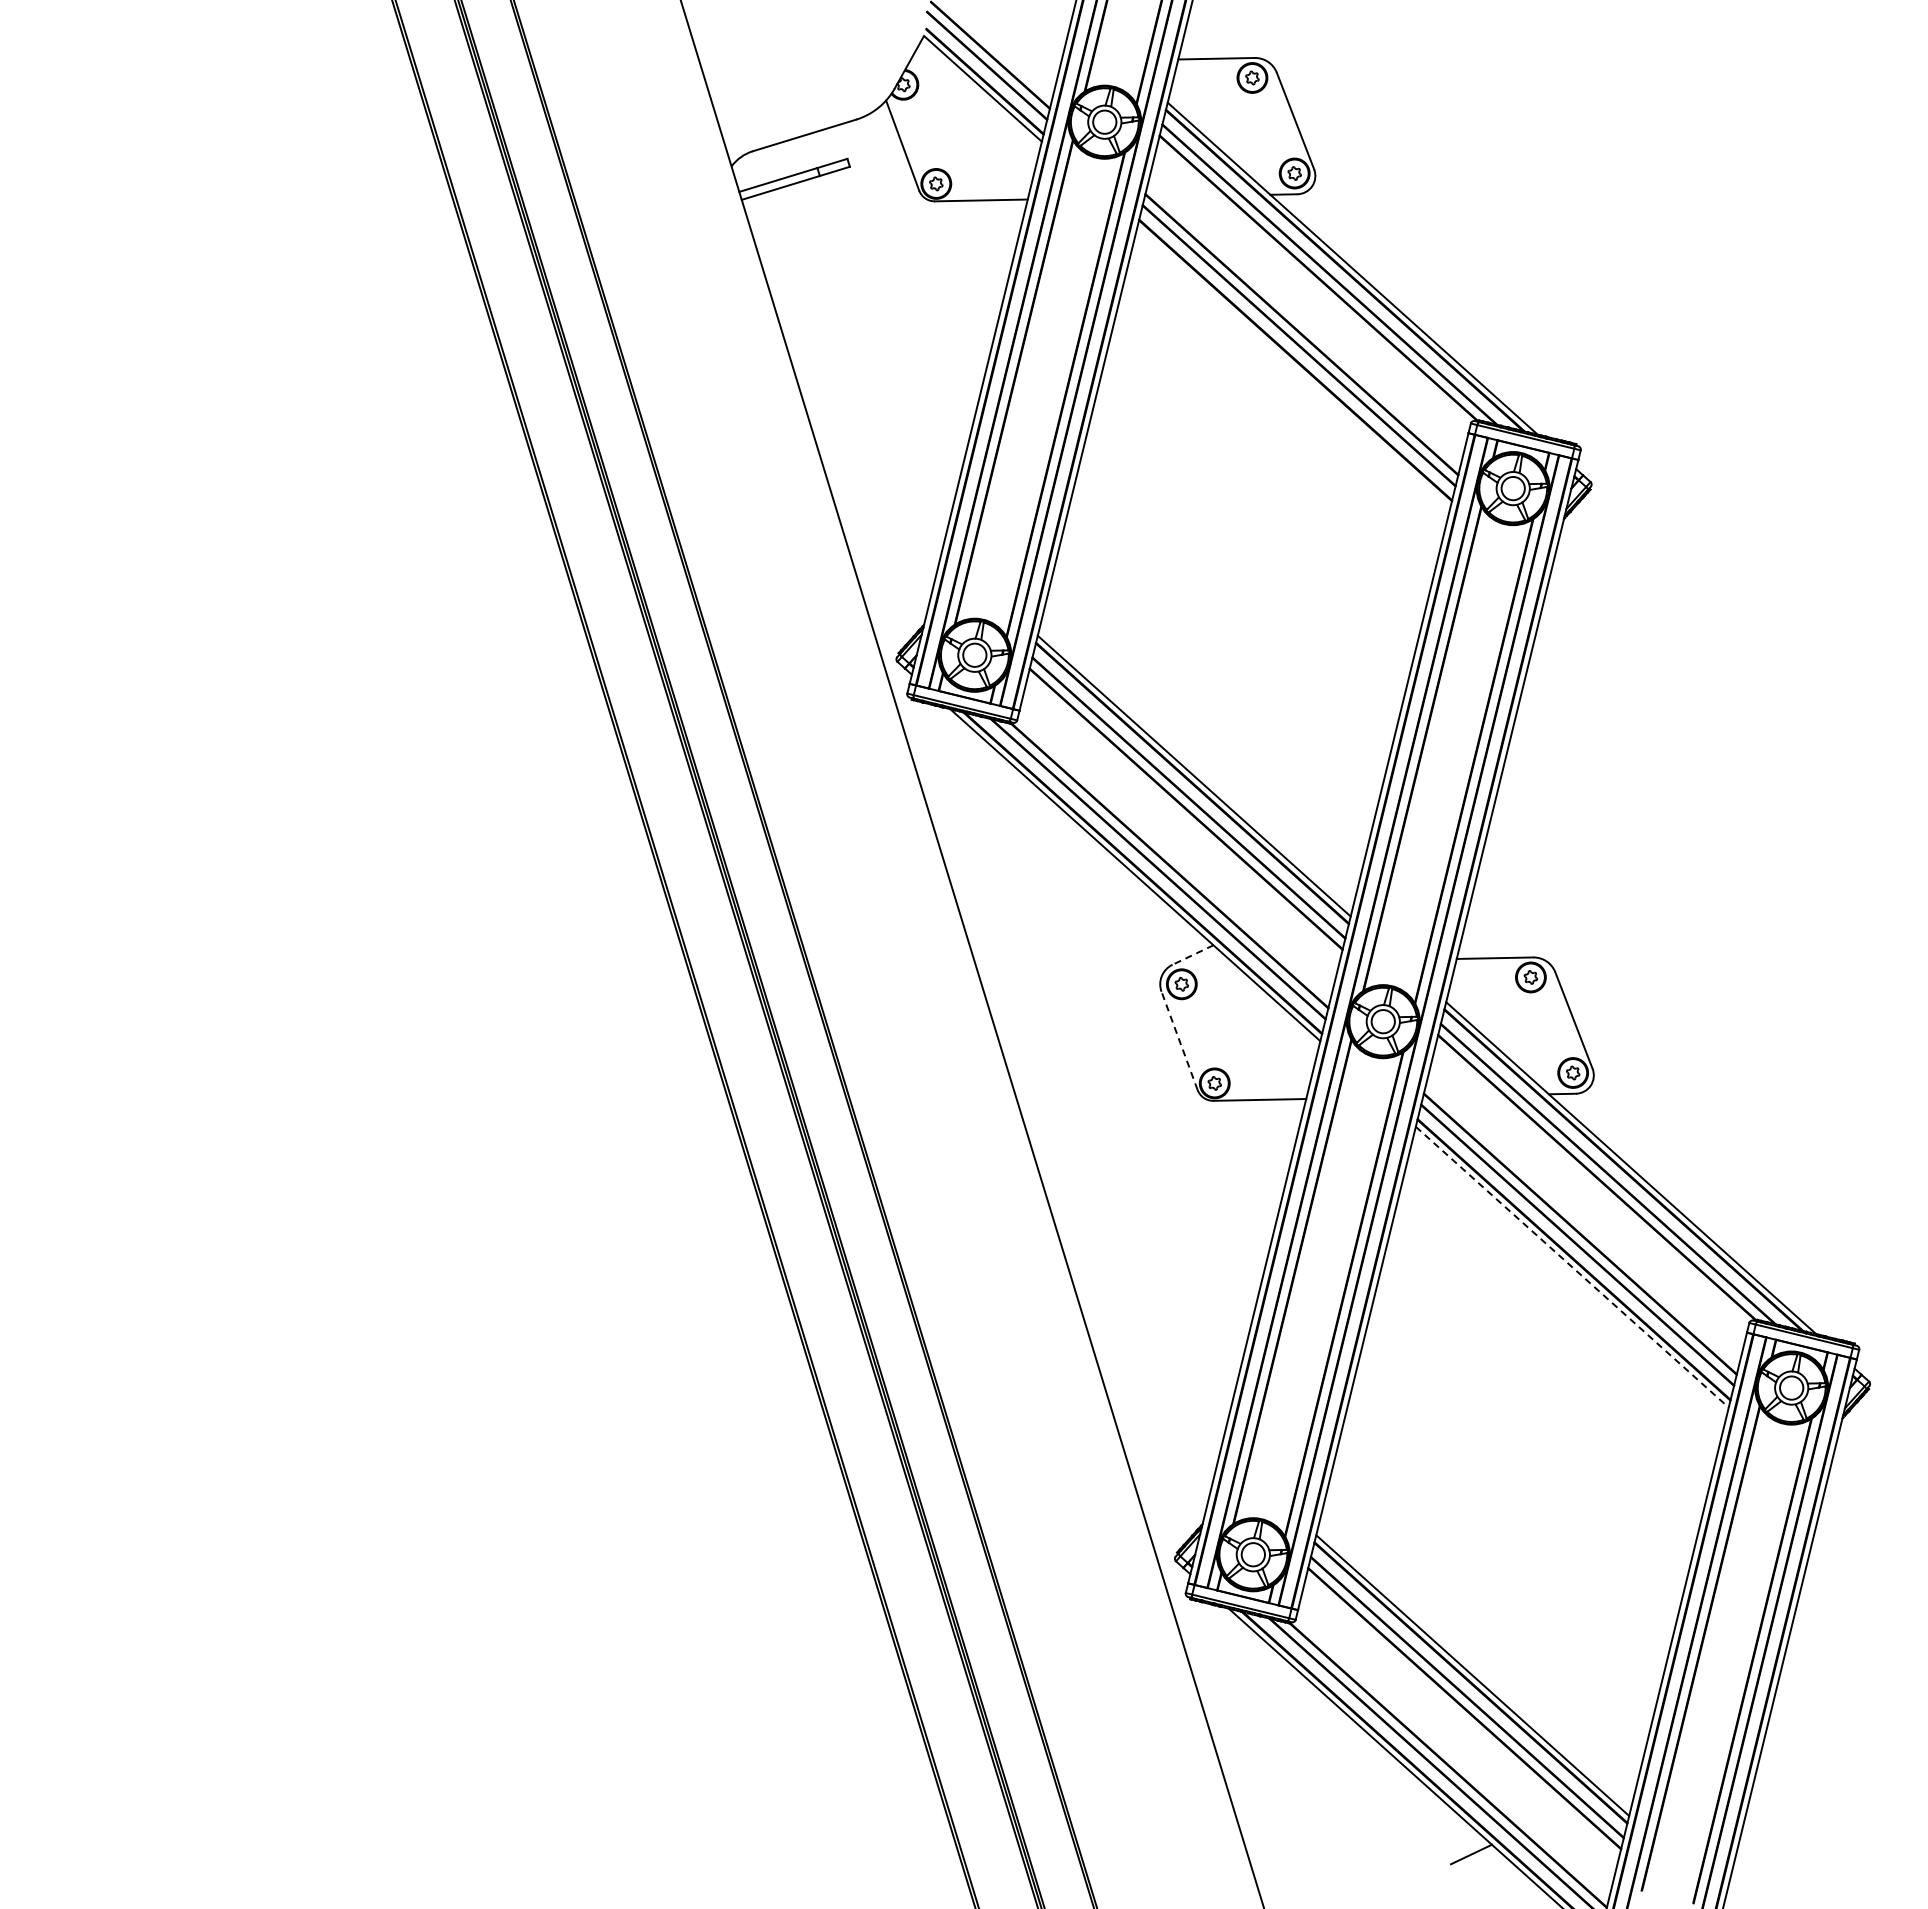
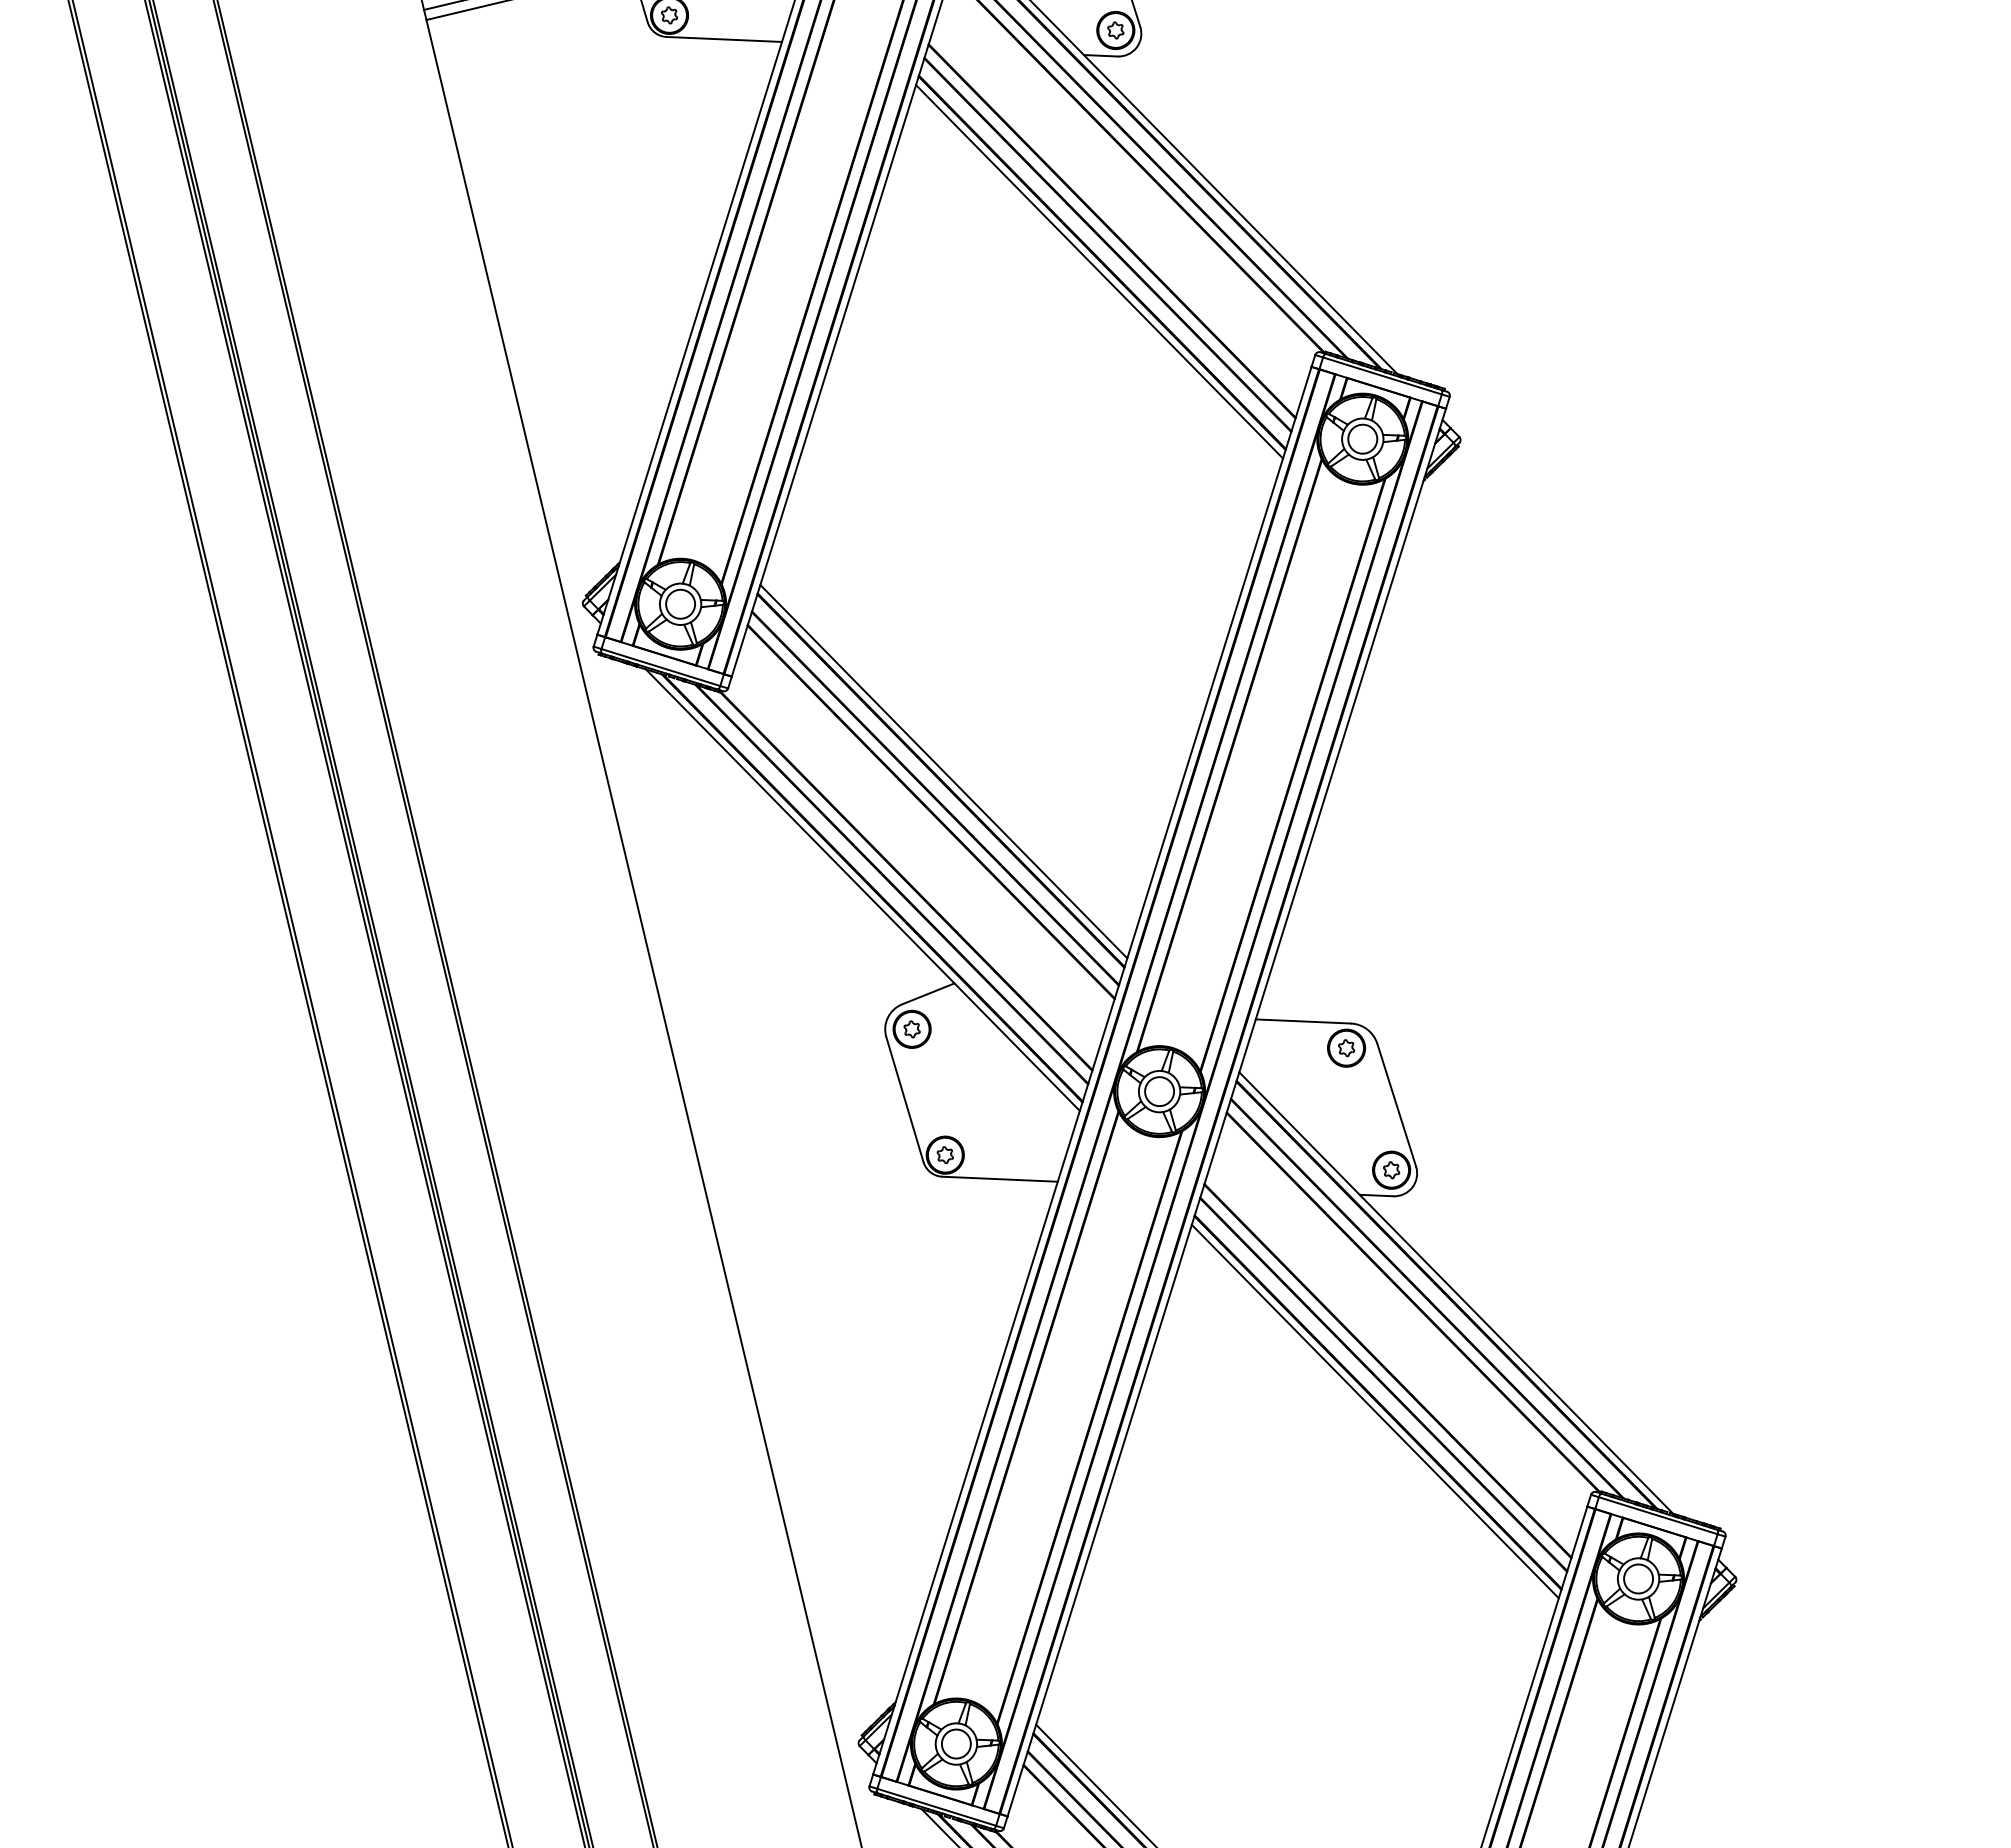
line: (1293, 367) -> (1099, 271), added
line: (1193, 955) -> (928, 994), dashed -> solid
line: (1179, 1040) -> (904, 1099), dashed -> solid
line: (1572, 1267) -> (1375, 1411), dashed -> solid

